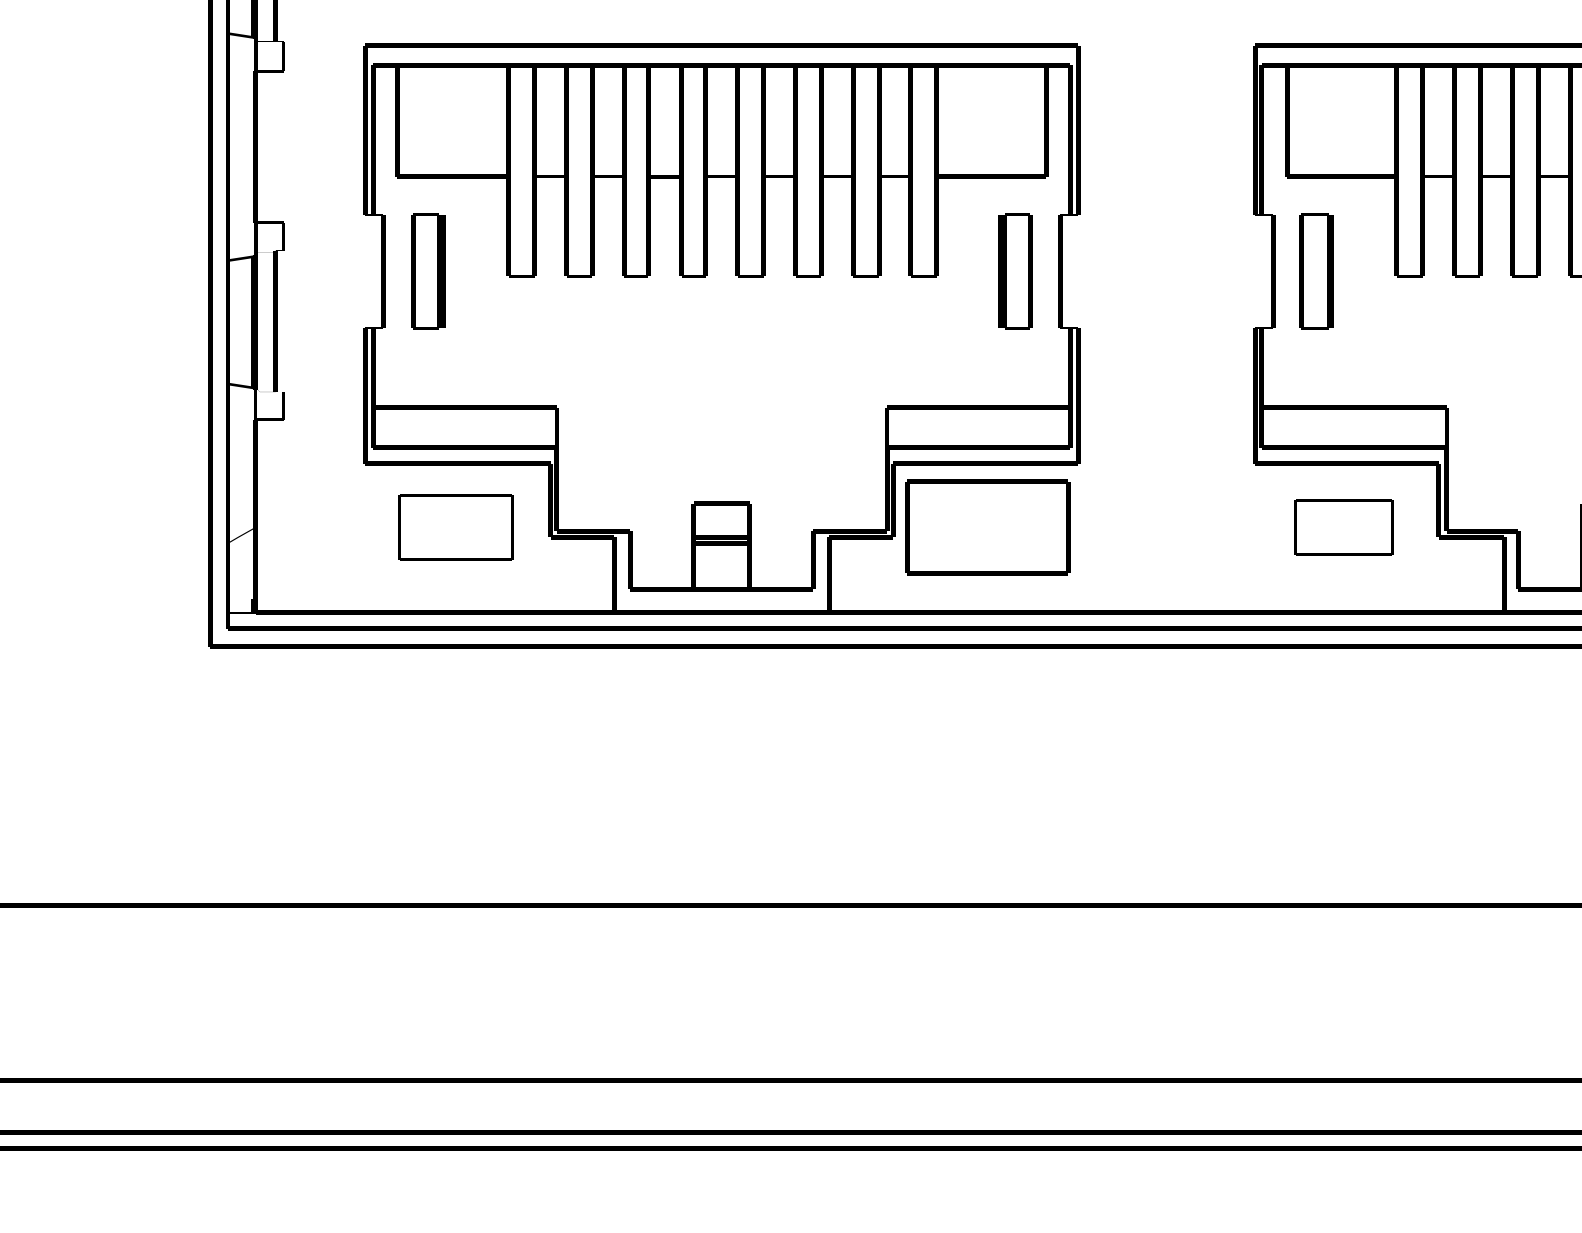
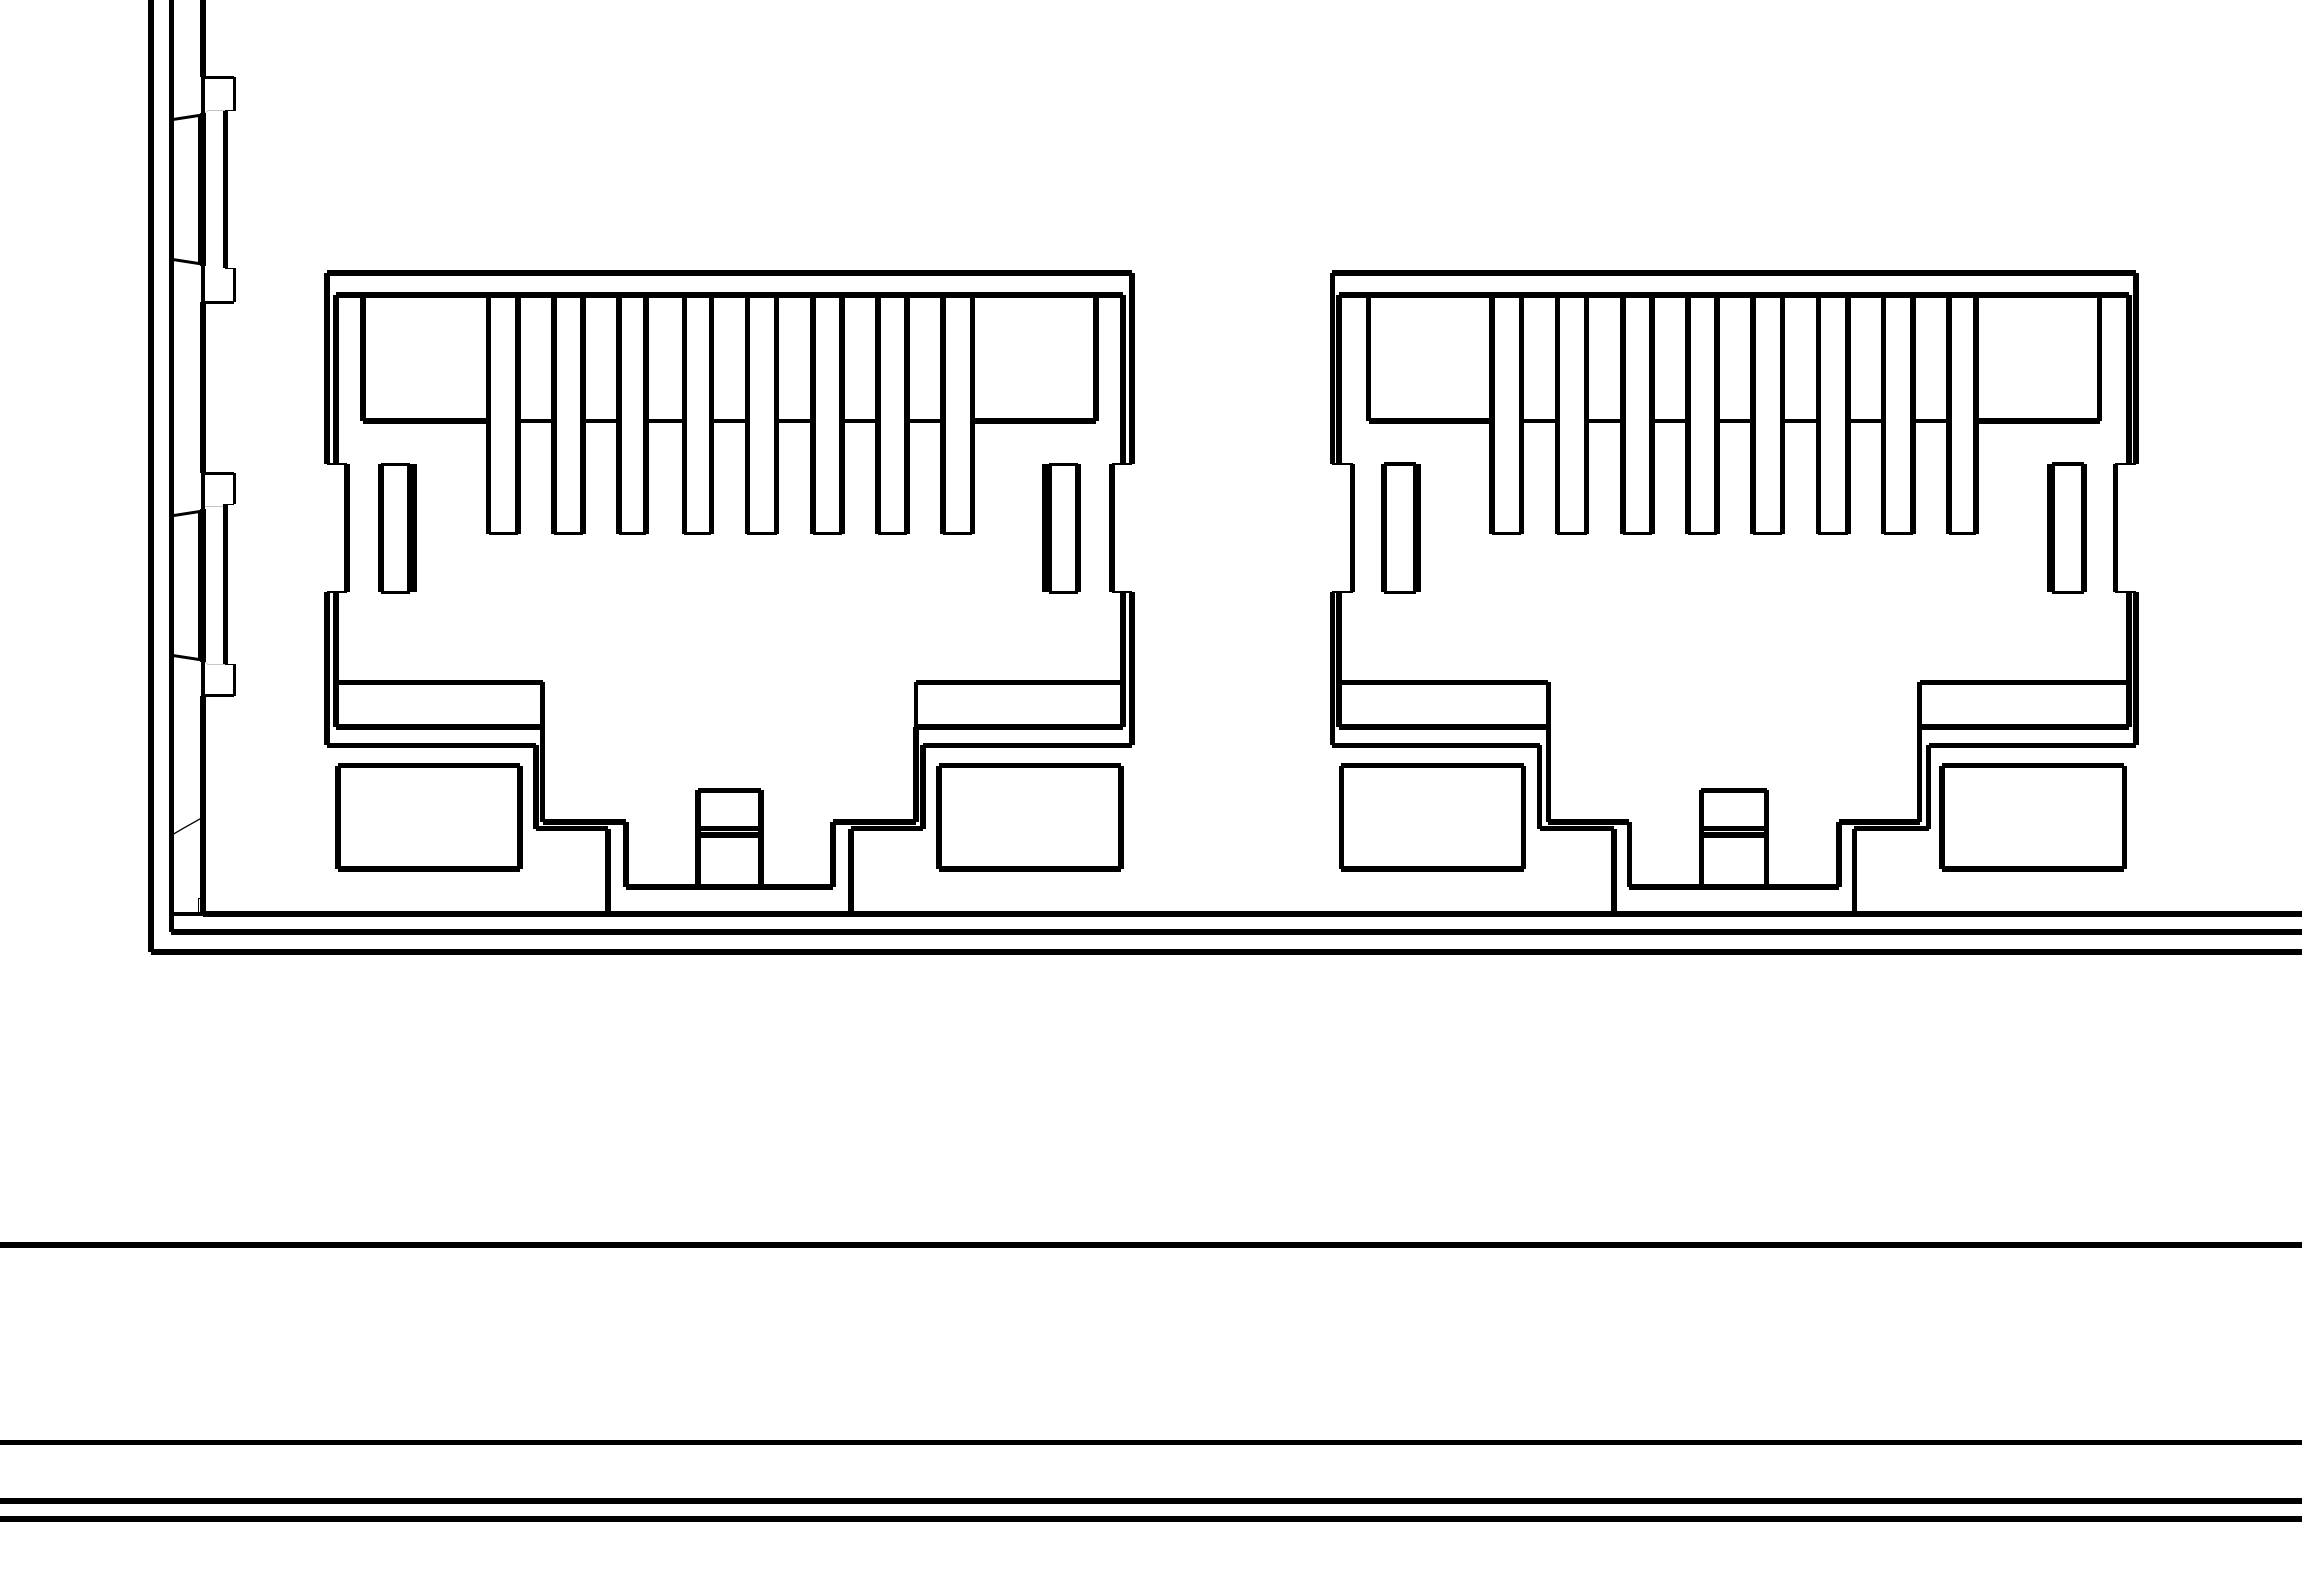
part: (455, 527) -> (428, 817), size x1.43
part: (1344, 527) -> (1432, 817), size x1.67

